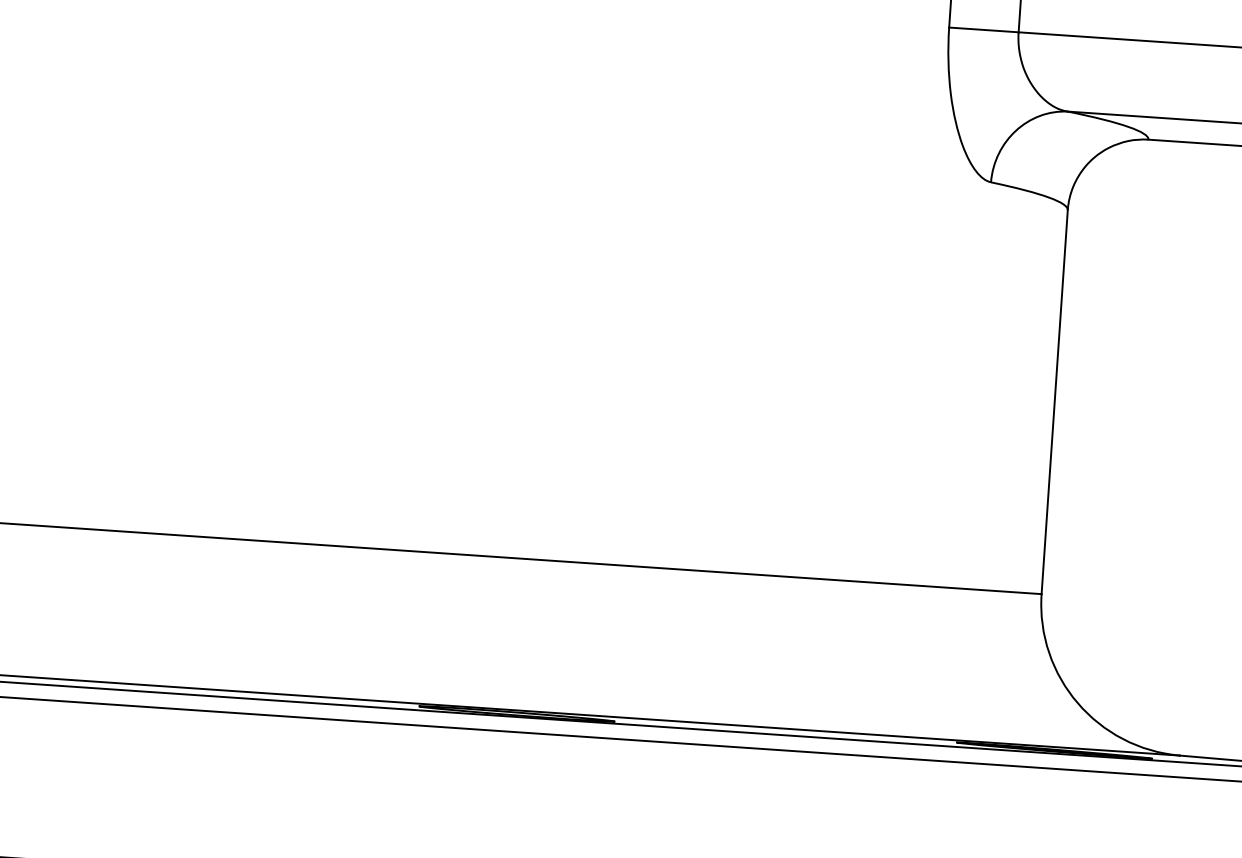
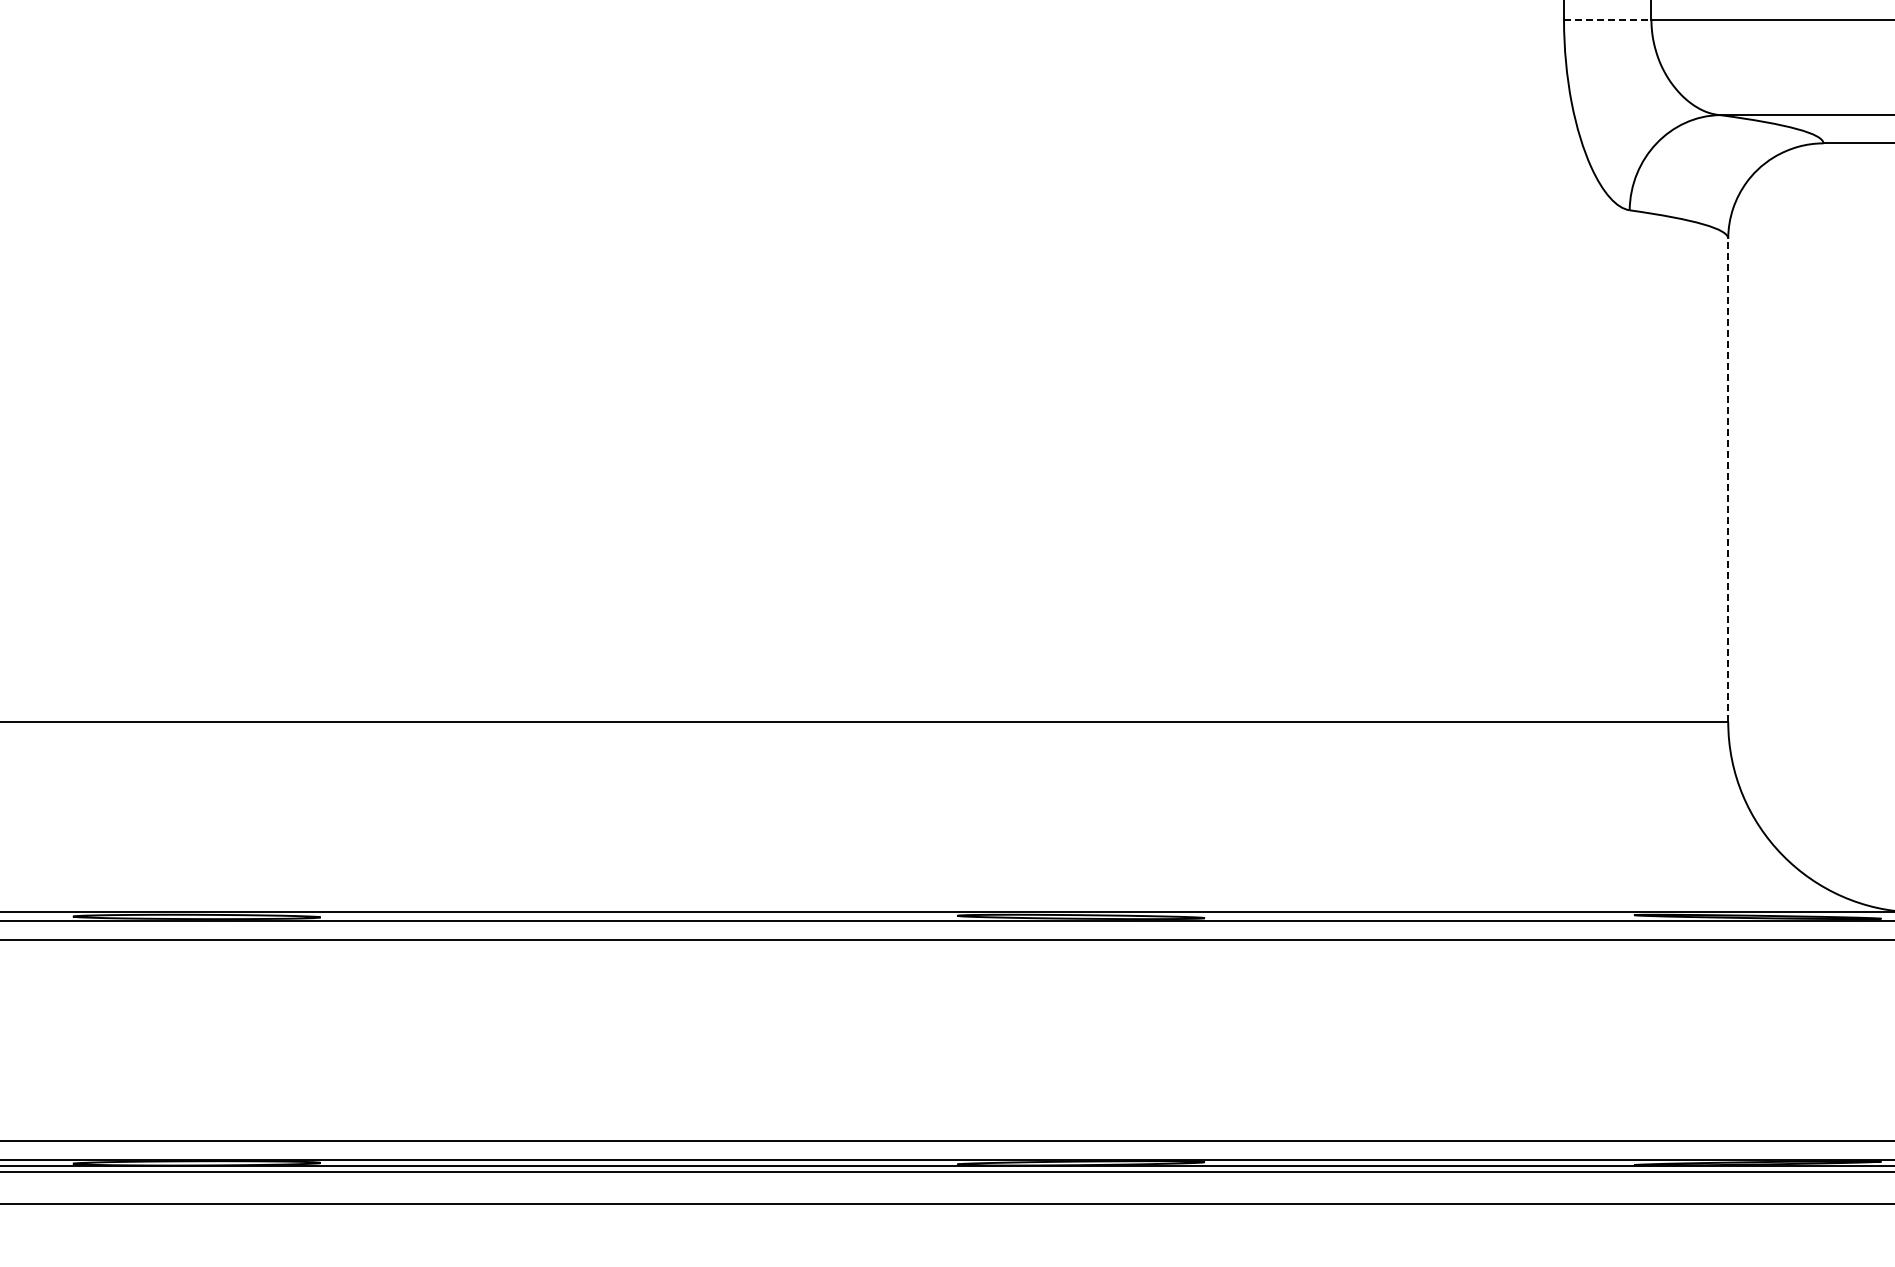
line: (983, 29) -> (1607, 19), solid -> dashed
line: (1054, 402) -> (1728, 480), solid -> dashed

